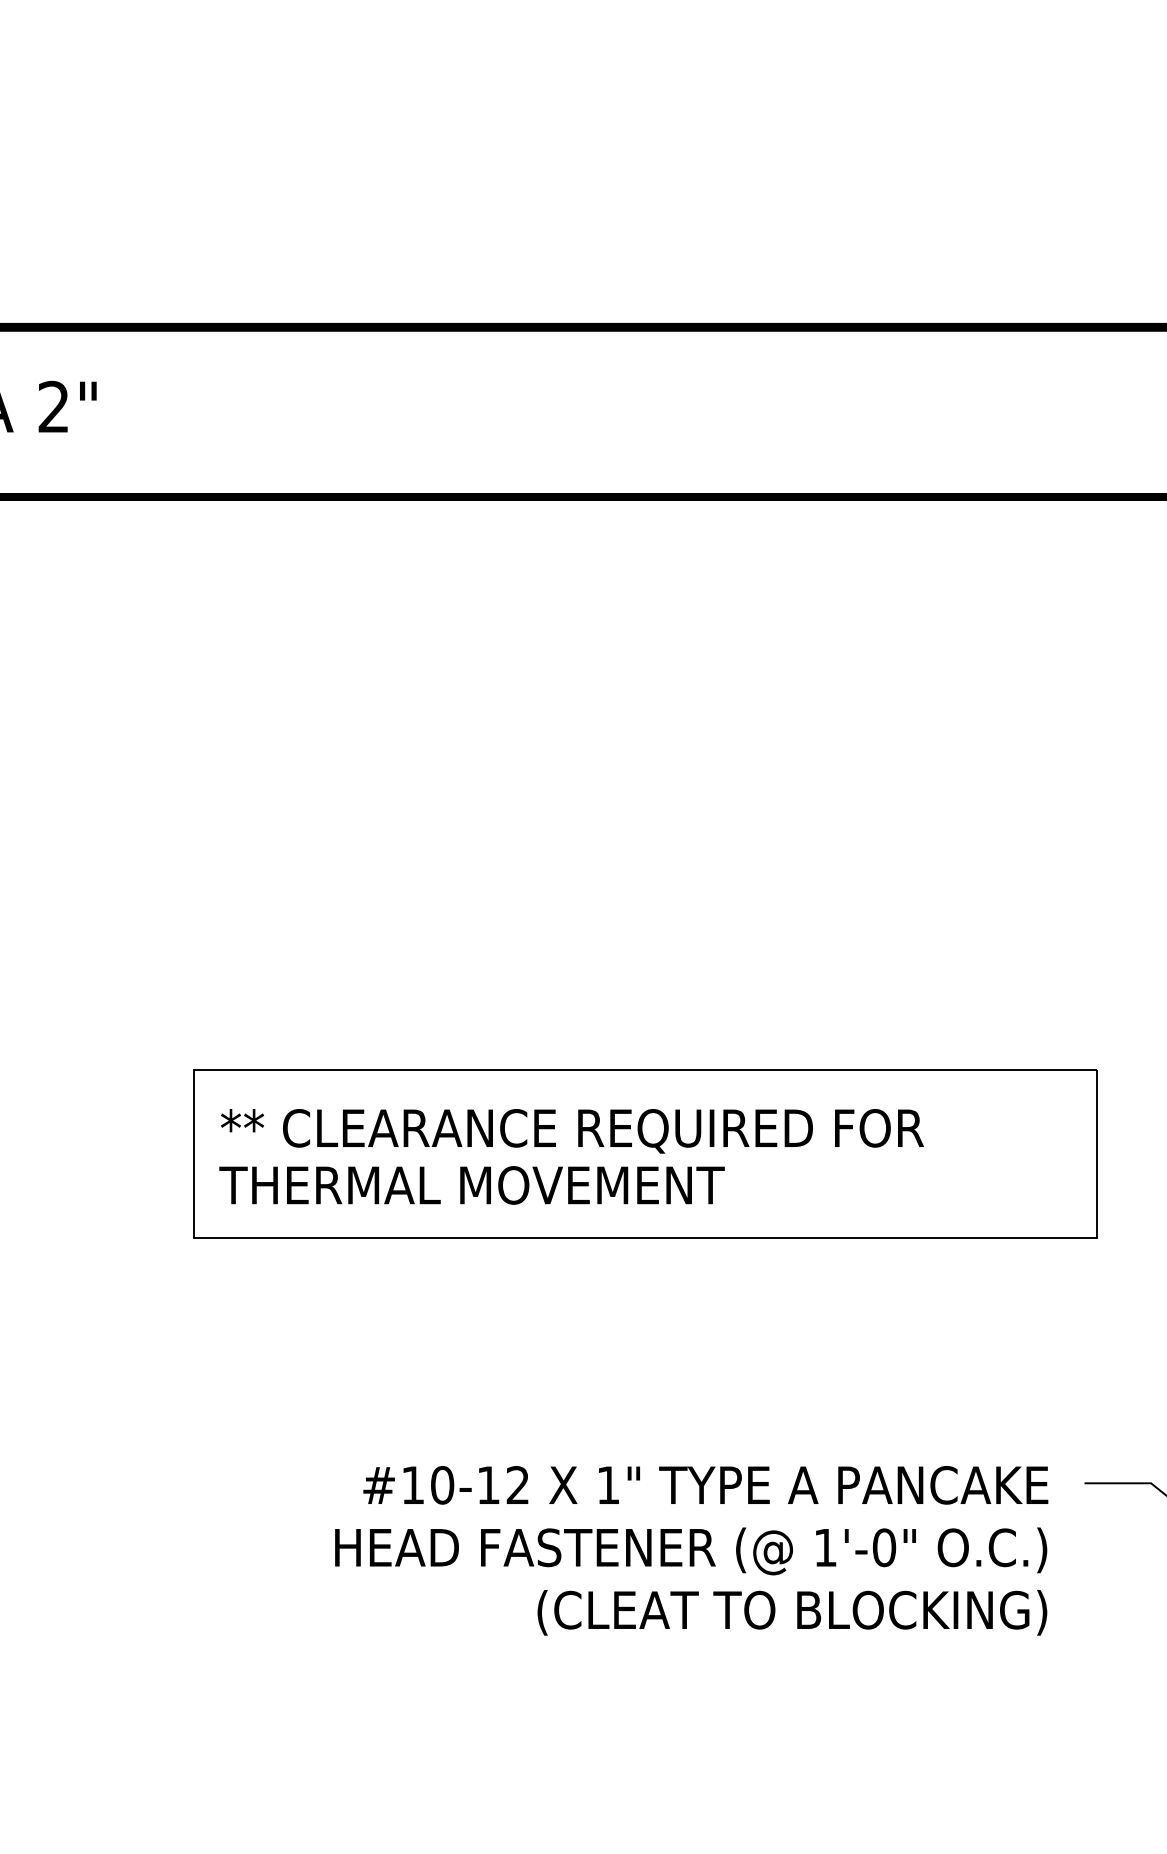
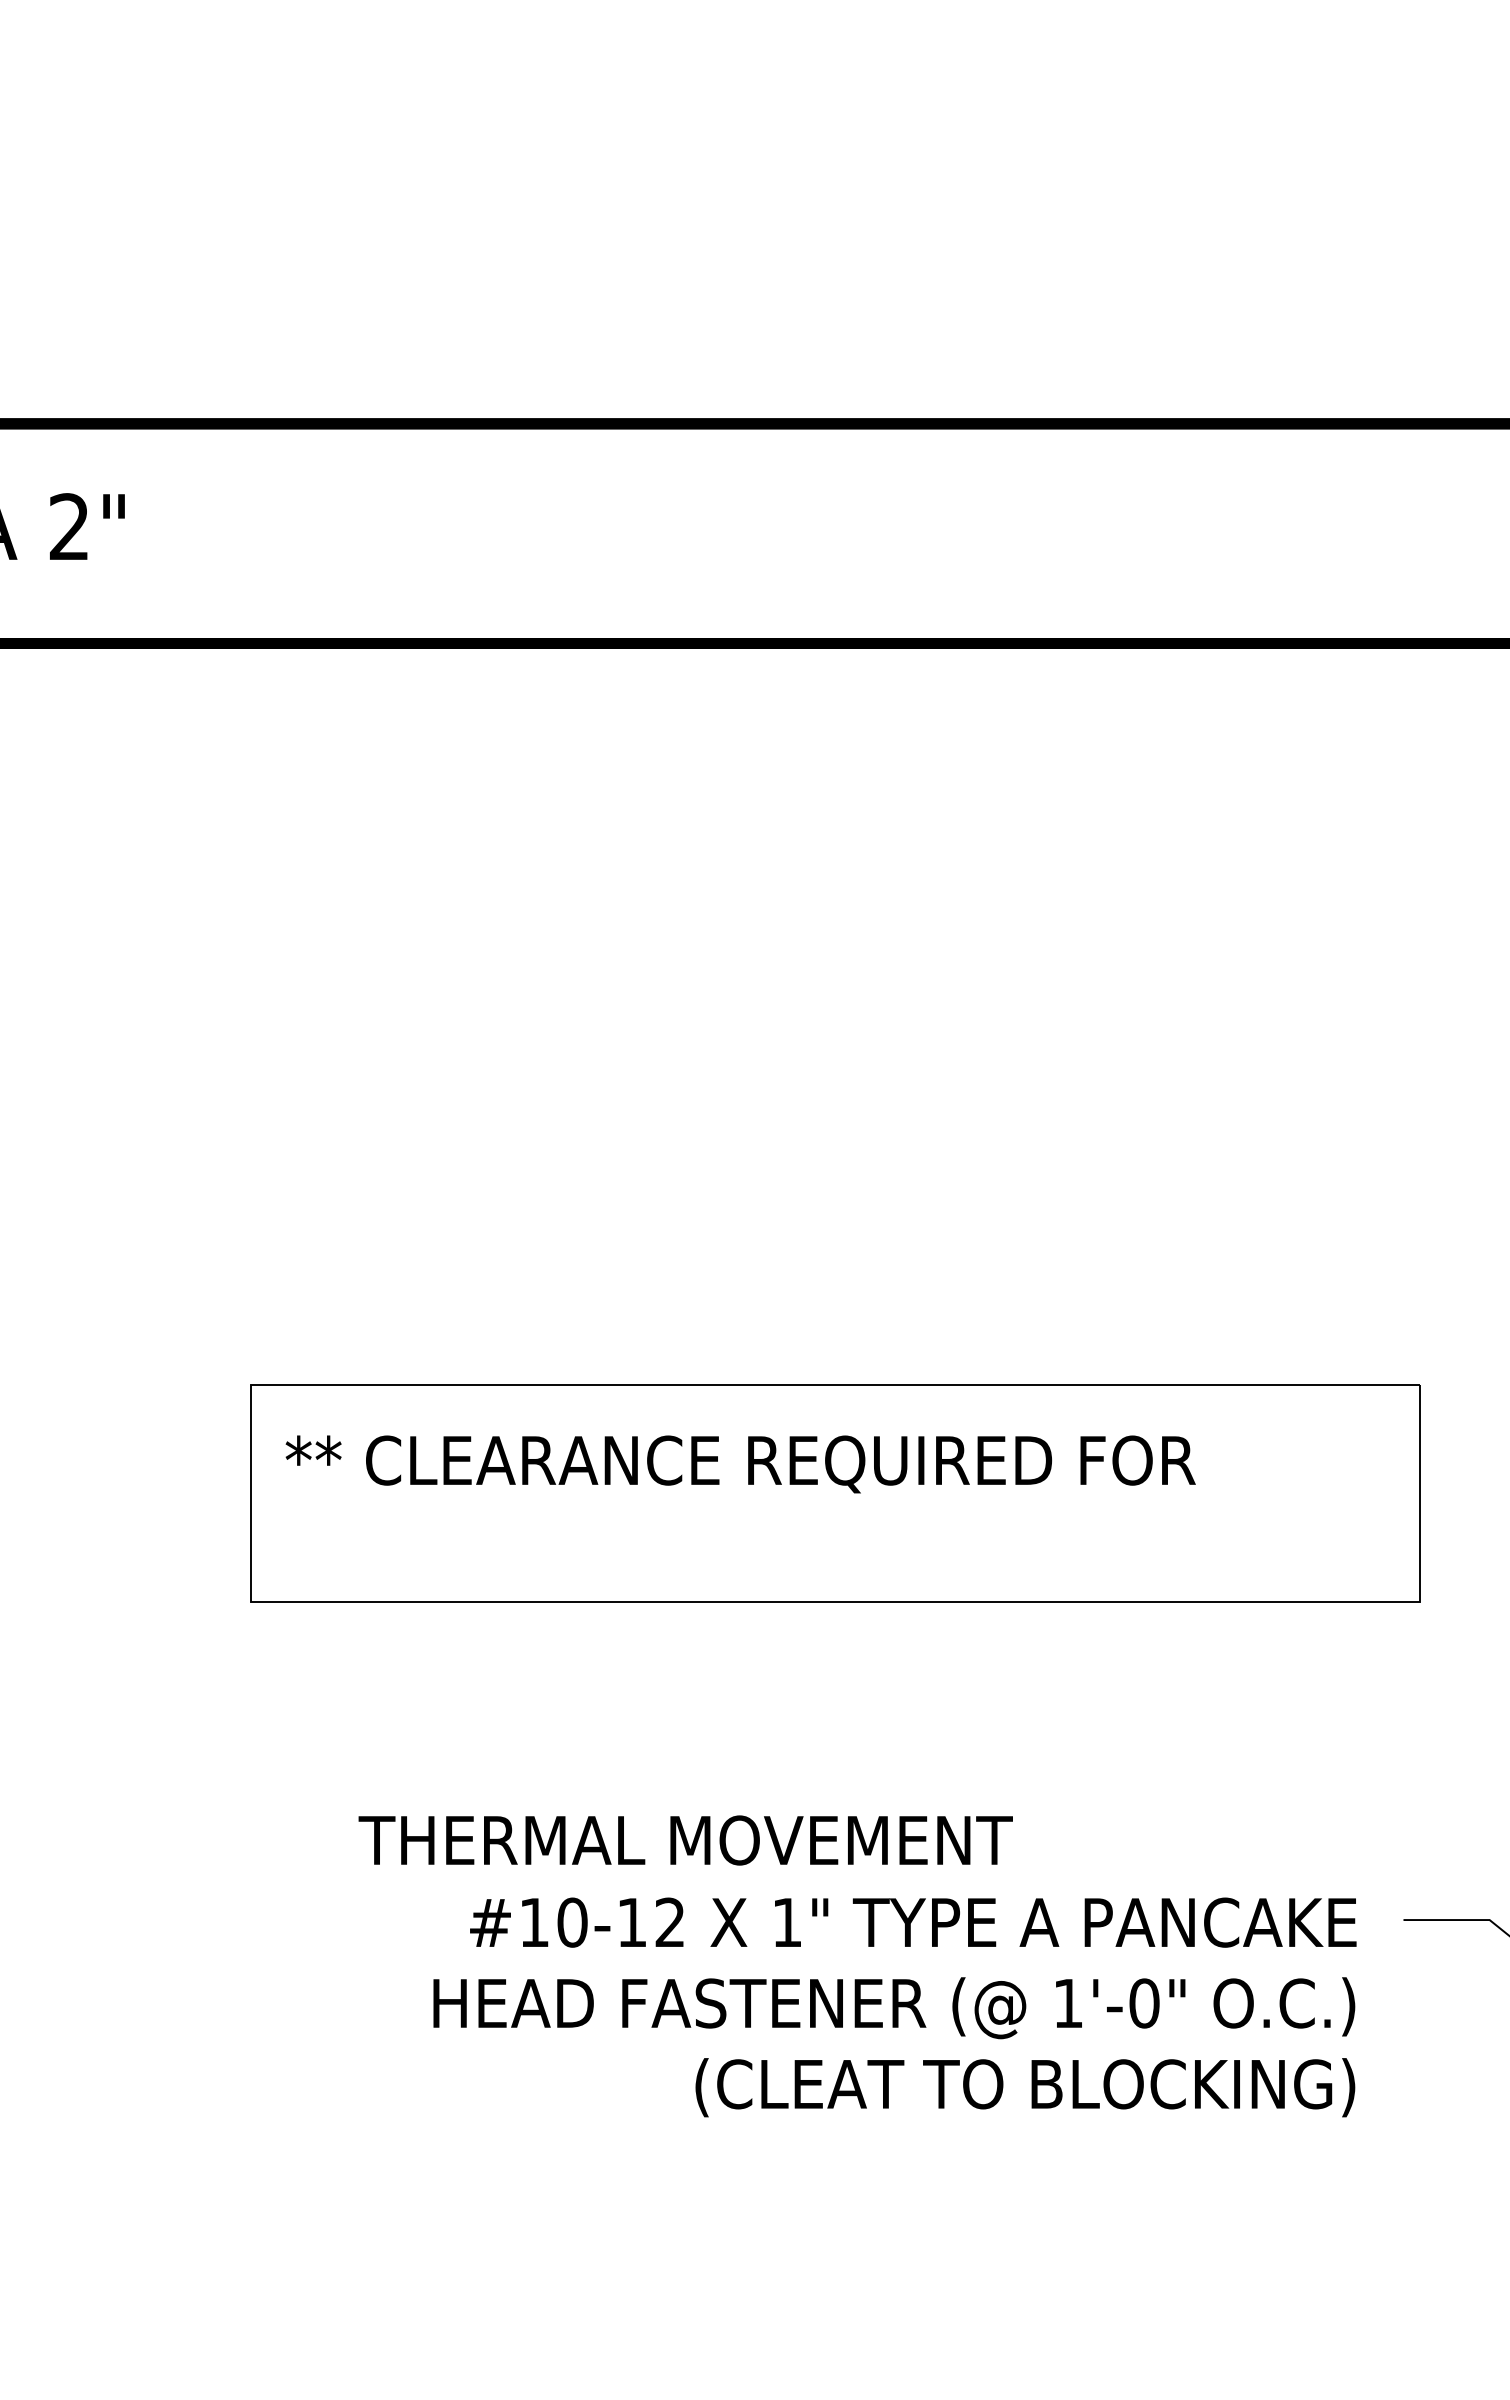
text: (471, 1185) -> (685, 1840), moved

